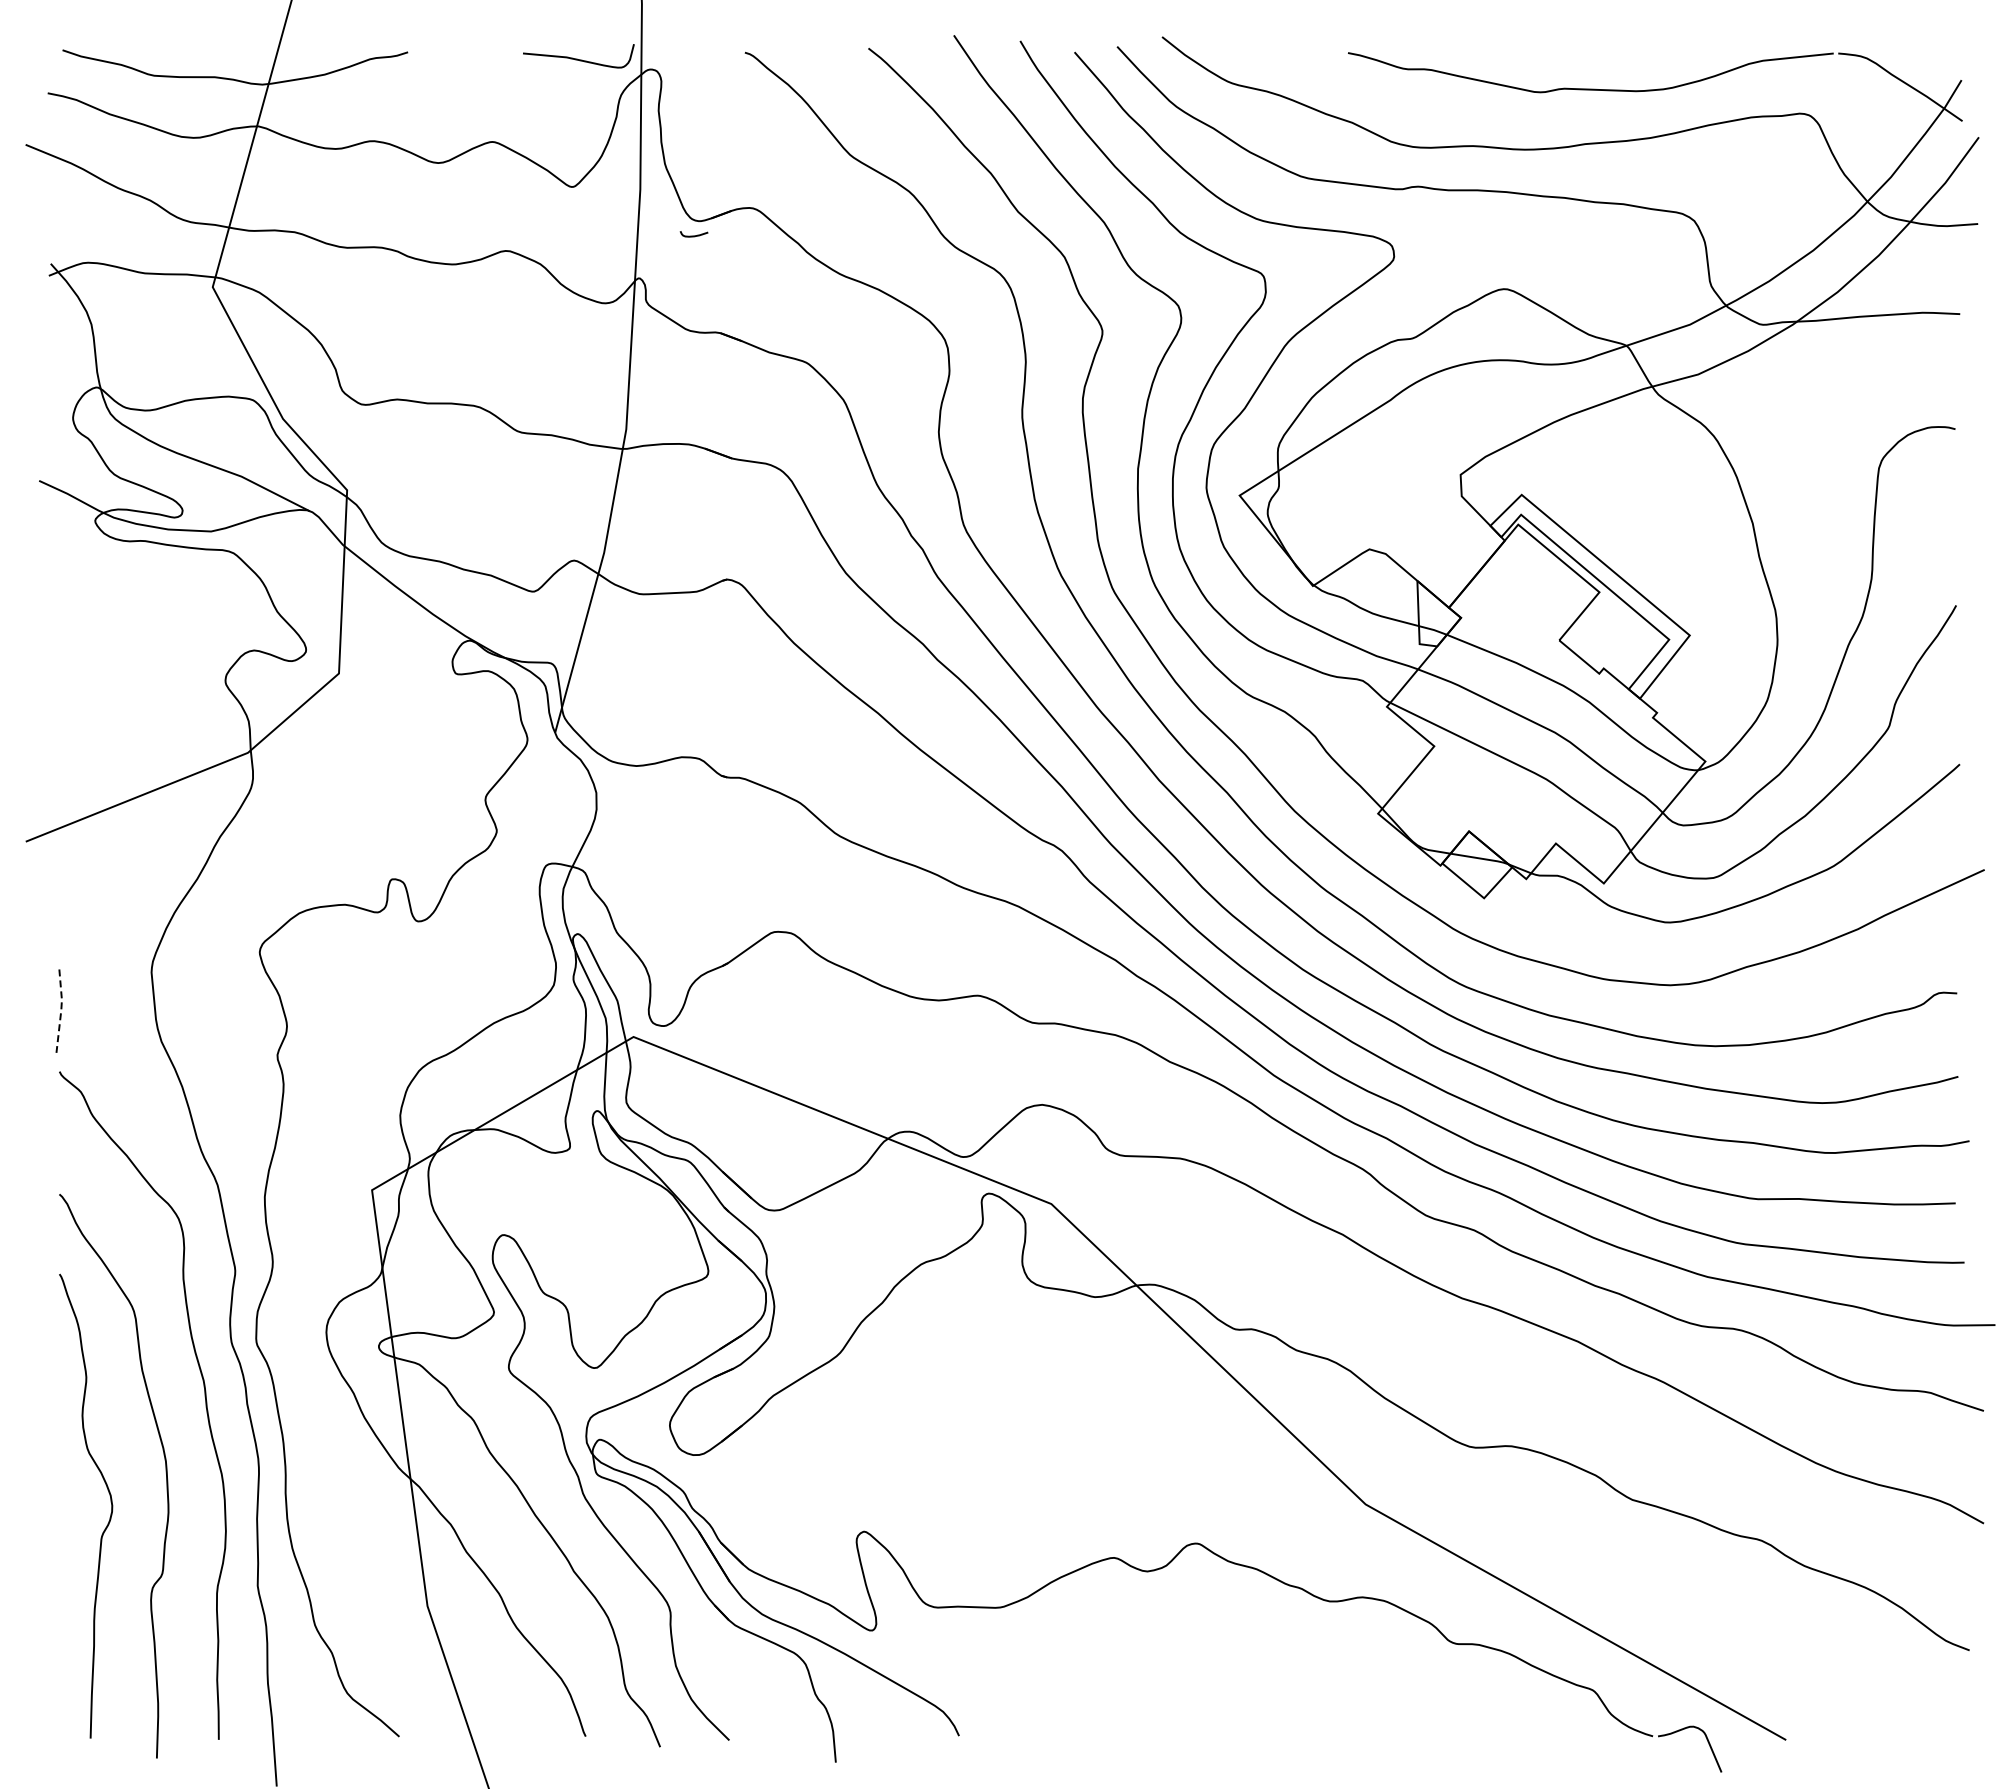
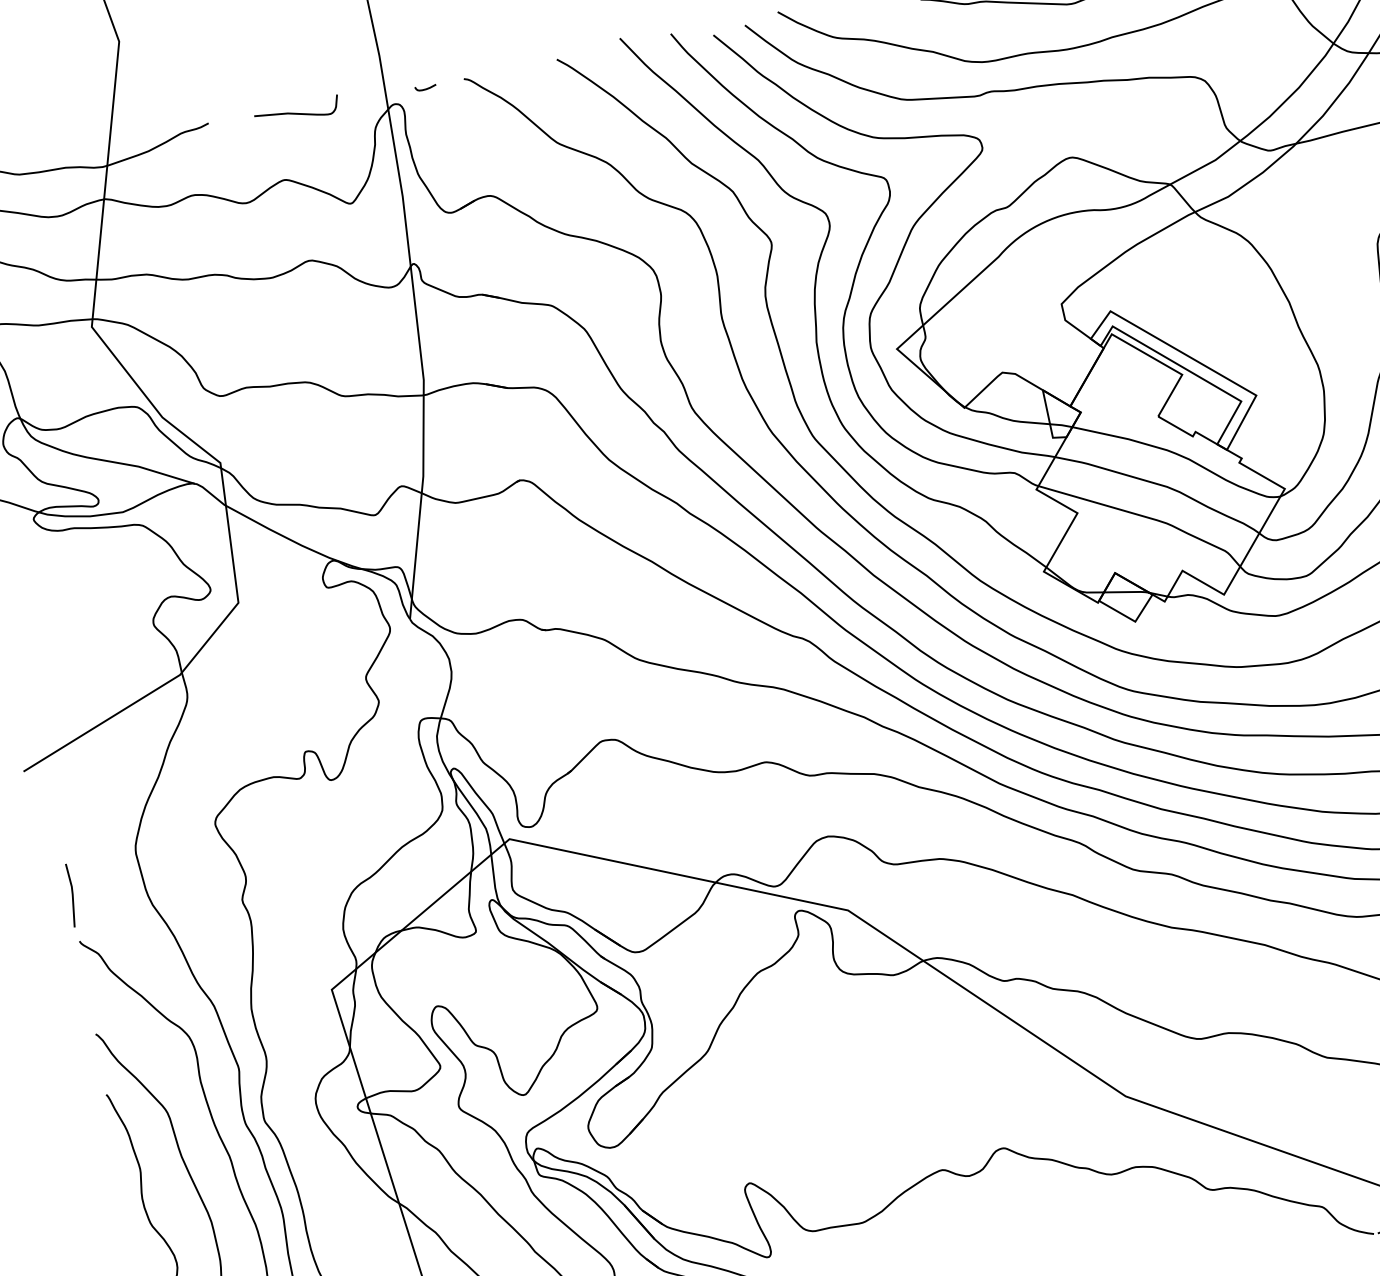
curve: (577, 58) -> (296, 112), moved
curve: (693, 235) -> (425, 88), moved
line: (61, 1010) -> (72, 894), dashed -> solid

